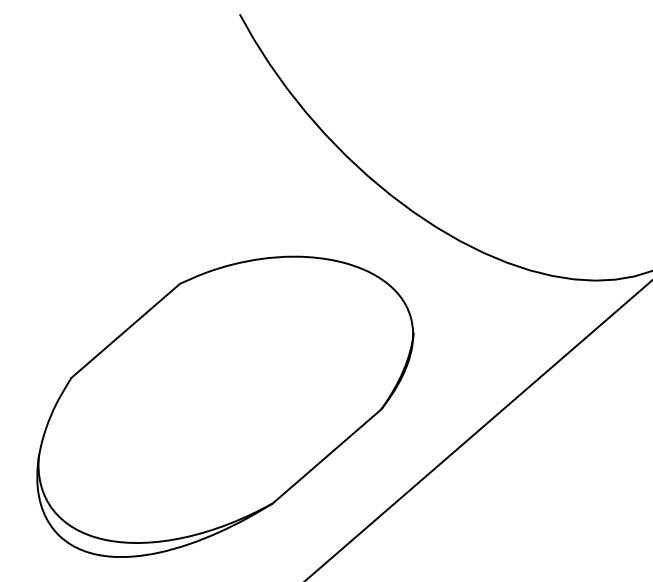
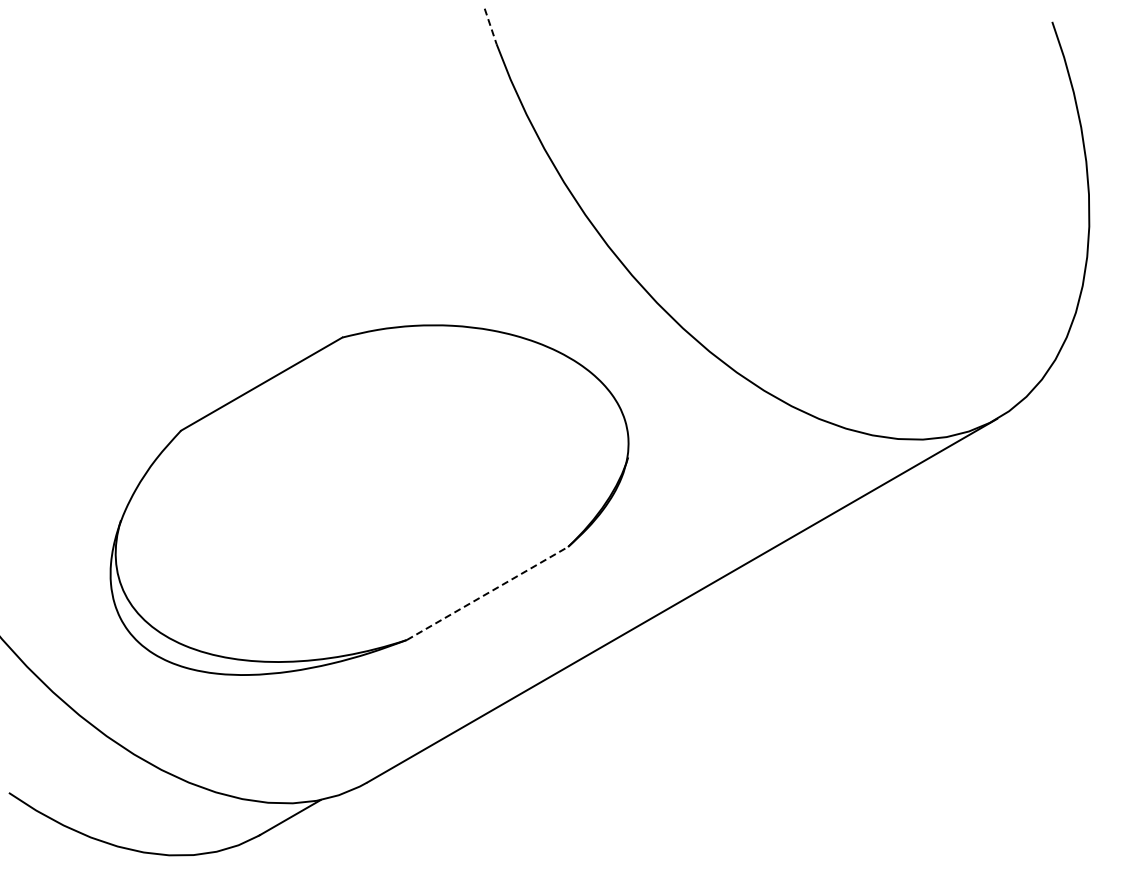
line: (246, 26) -> (490, 26), solid -> dashed
line: (327, 456) -> (487, 593), solid -> dashed

